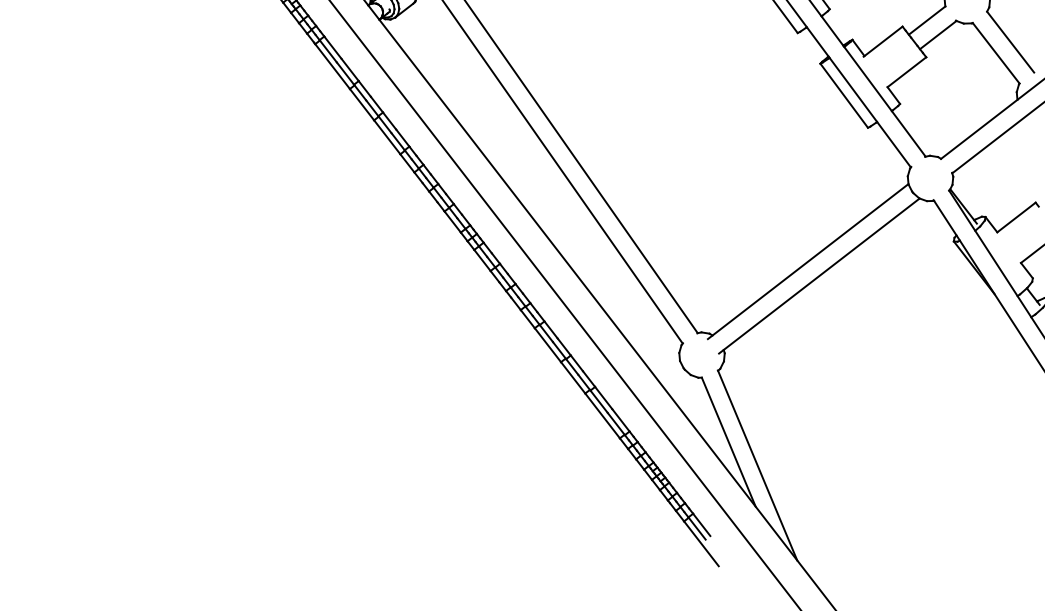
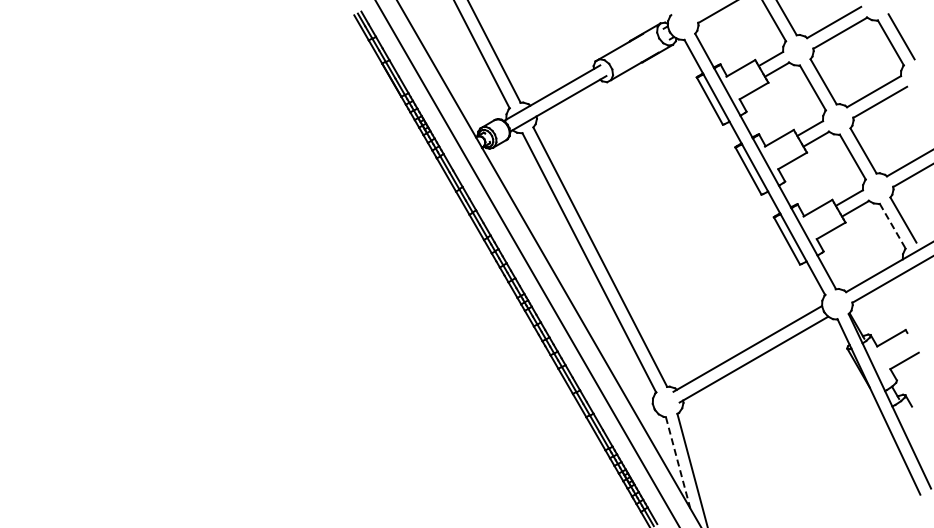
line: (995, 53) -> (892, 226), solid -> dashed
line: (729, 443) -> (678, 463), solid -> dashed

